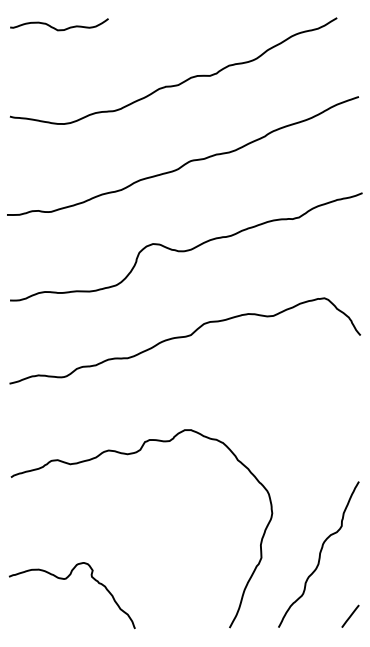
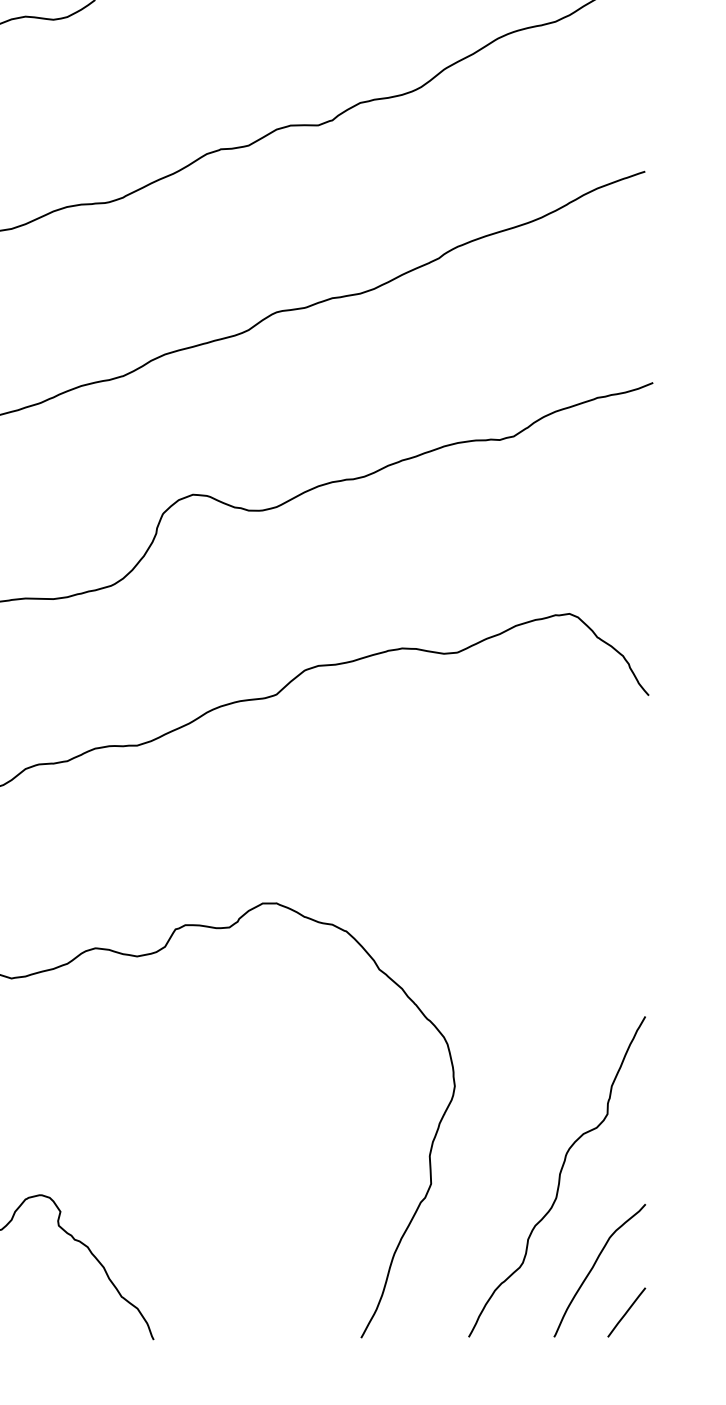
curve: (336, 595) -> (595, 1266), added

